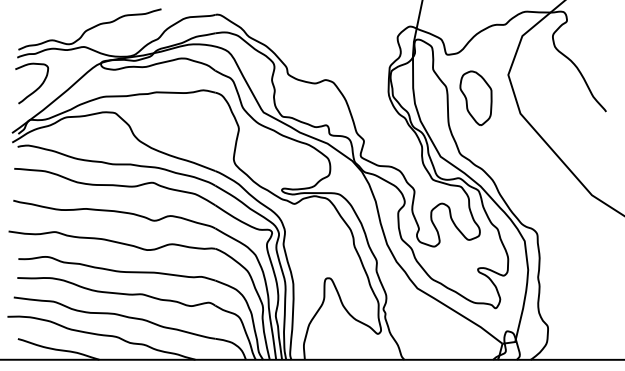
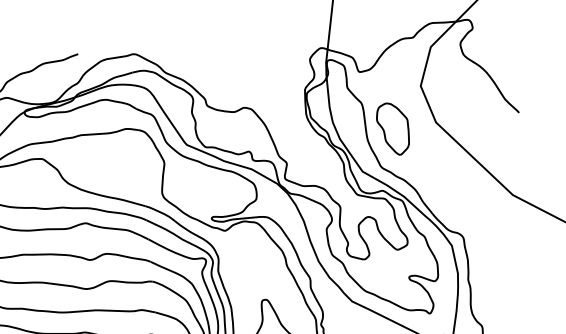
part: (475, 97) -> (392, 128), moved

